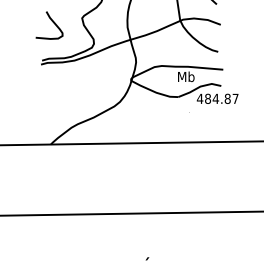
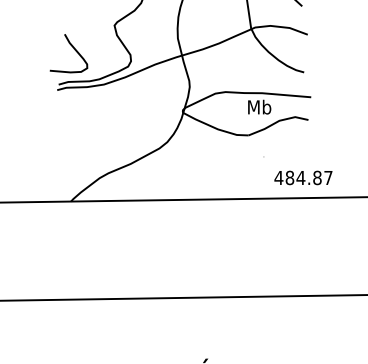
curve: (53, 23) -> (74, 50), moved
text: (217, 98) -> (303, 177), moved

